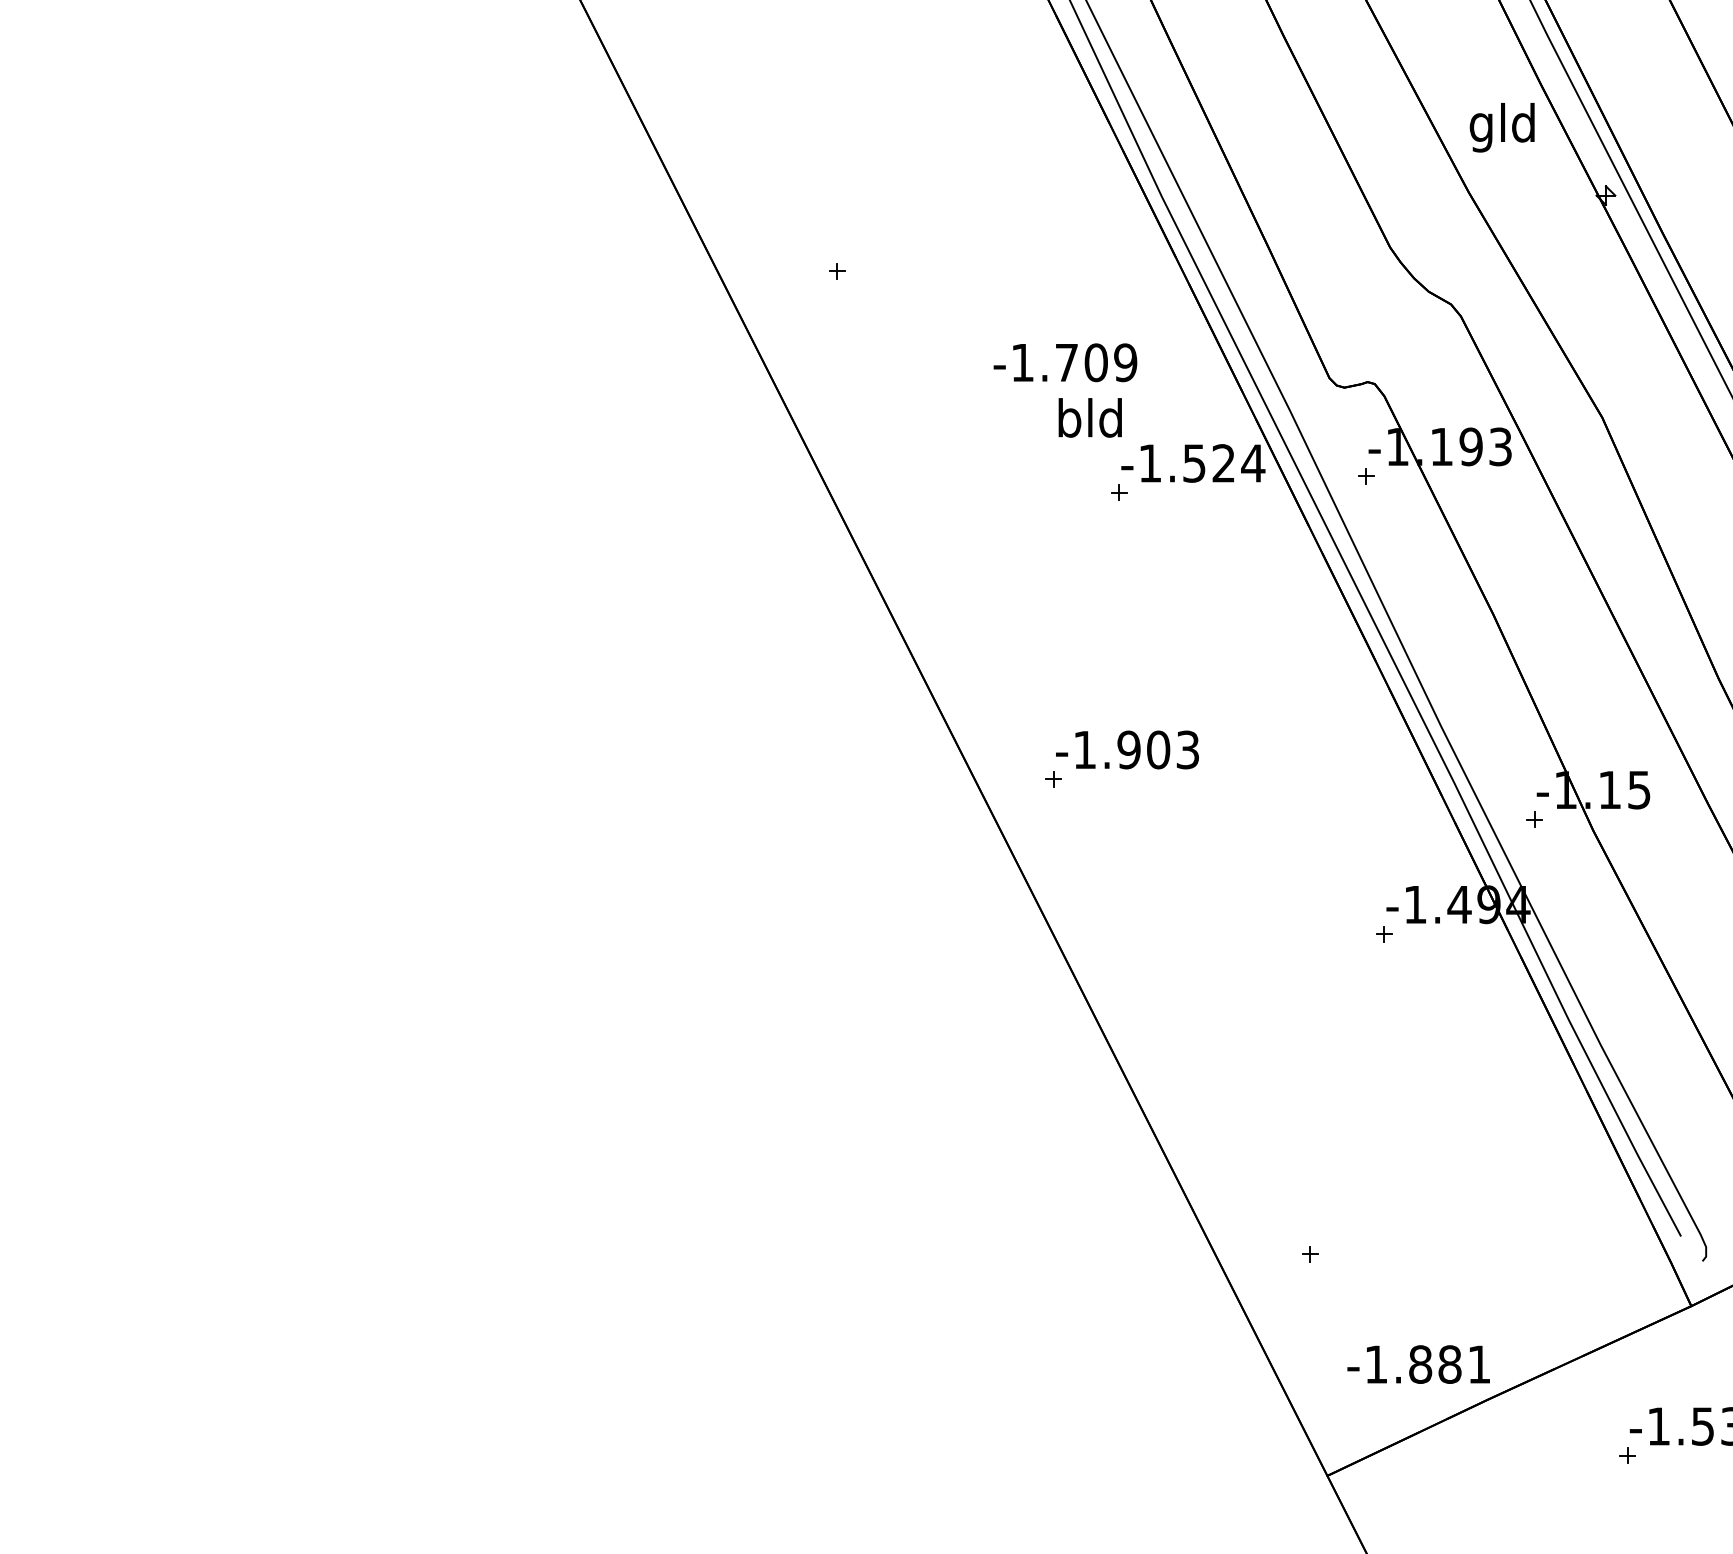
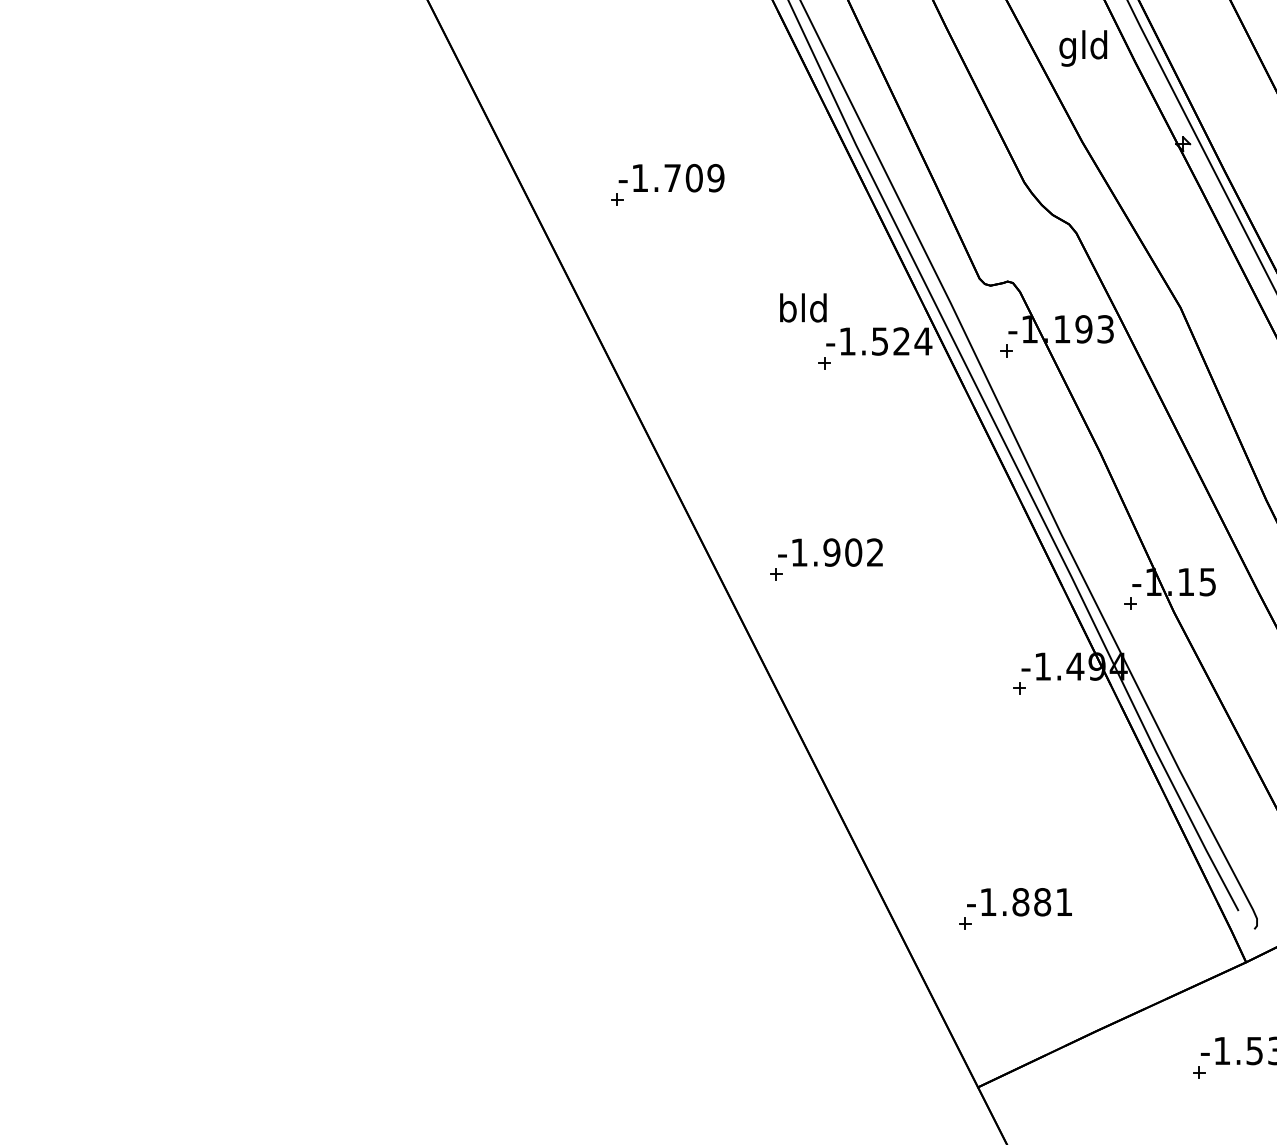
text: (1501, 127) -> (1082, 48), moved
text: (1065, 362) -> (671, 177), moved
text: (1187, 749) -> (874, 552), -1.903 -> -1.902
text: (1418, 1364) -> (1019, 902), moved

